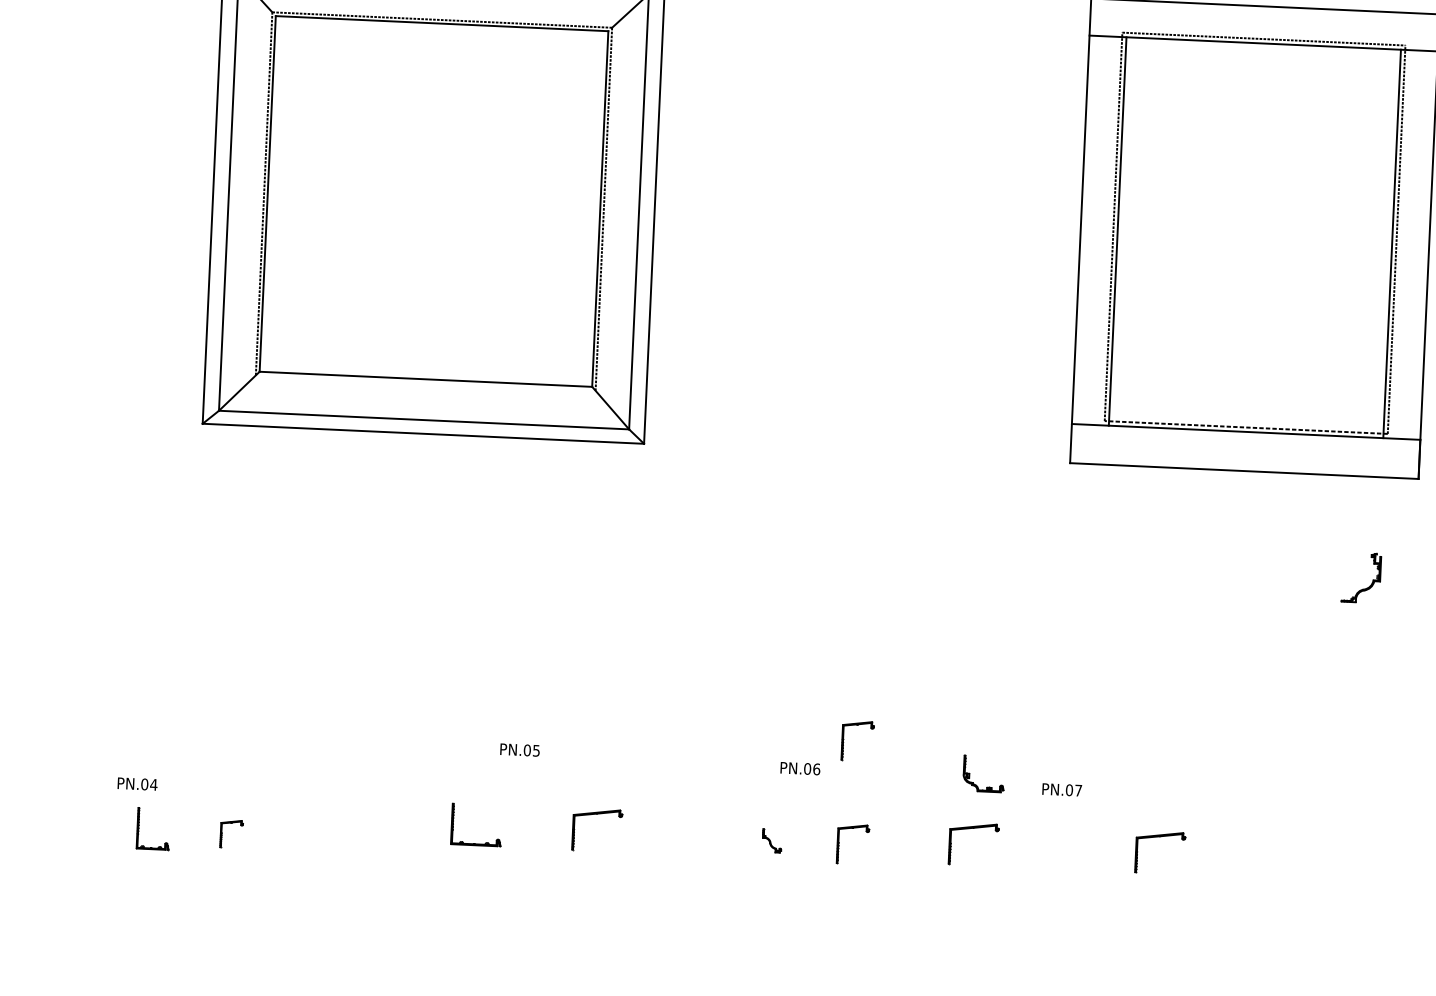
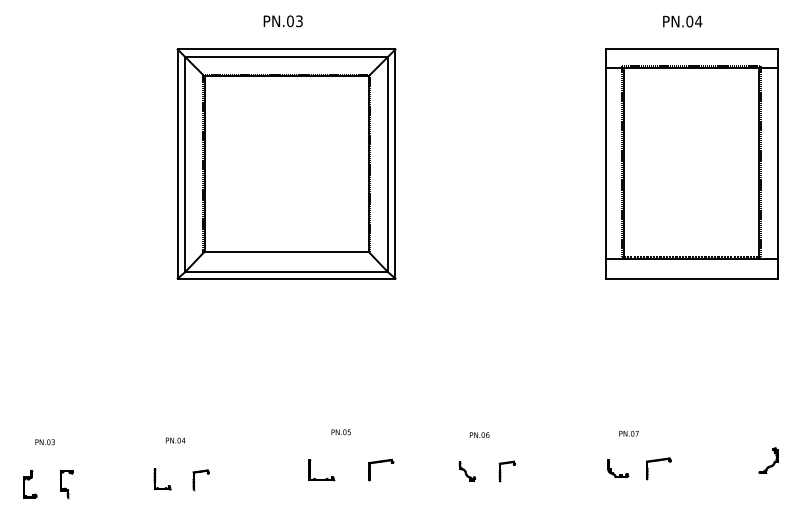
part: (1361, 577) -> (768, 460), moved
part: (856, 741) -> (506, 420), removed
text: (137, 783) -> (175, 440), moved
part: (986, 785) -> (619, 474), moved
text: (1061, 789) -> (628, 433), moved
part: (973, 830) -> (566, 461), removed
part: (230, 834) -> (200, 480), size x1.43
part: (772, 841) -> (467, 471), size x1.67

